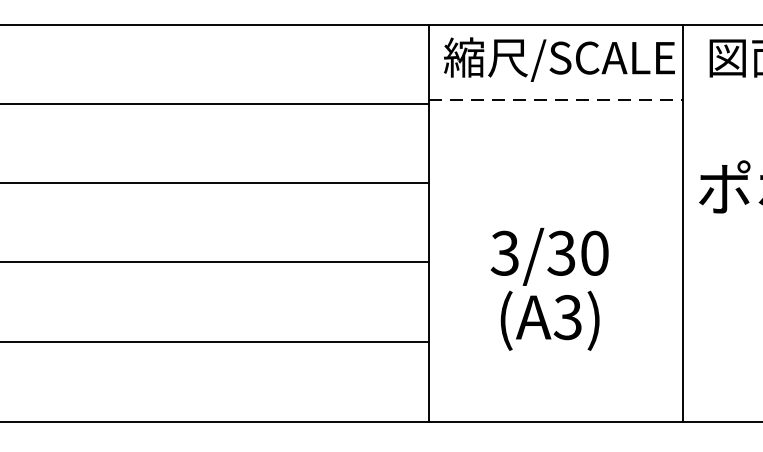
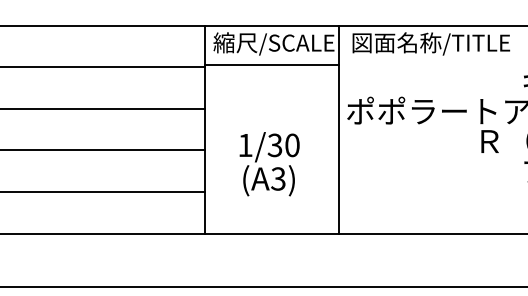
line: (556, 98) -> (272, 64), dashed -> solid
text: (505, 253) -> (245, 145), 3/30 -> 1/30

